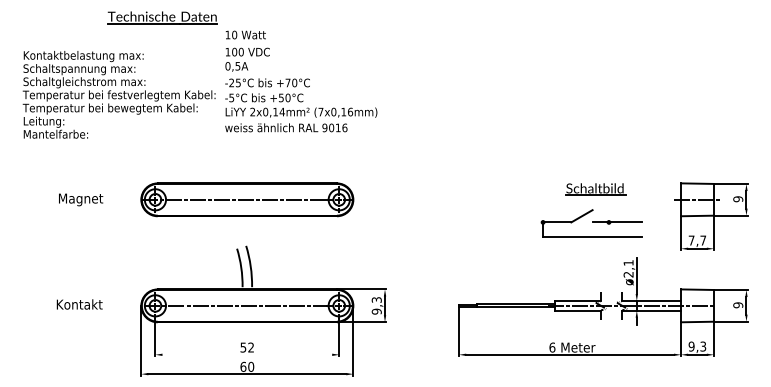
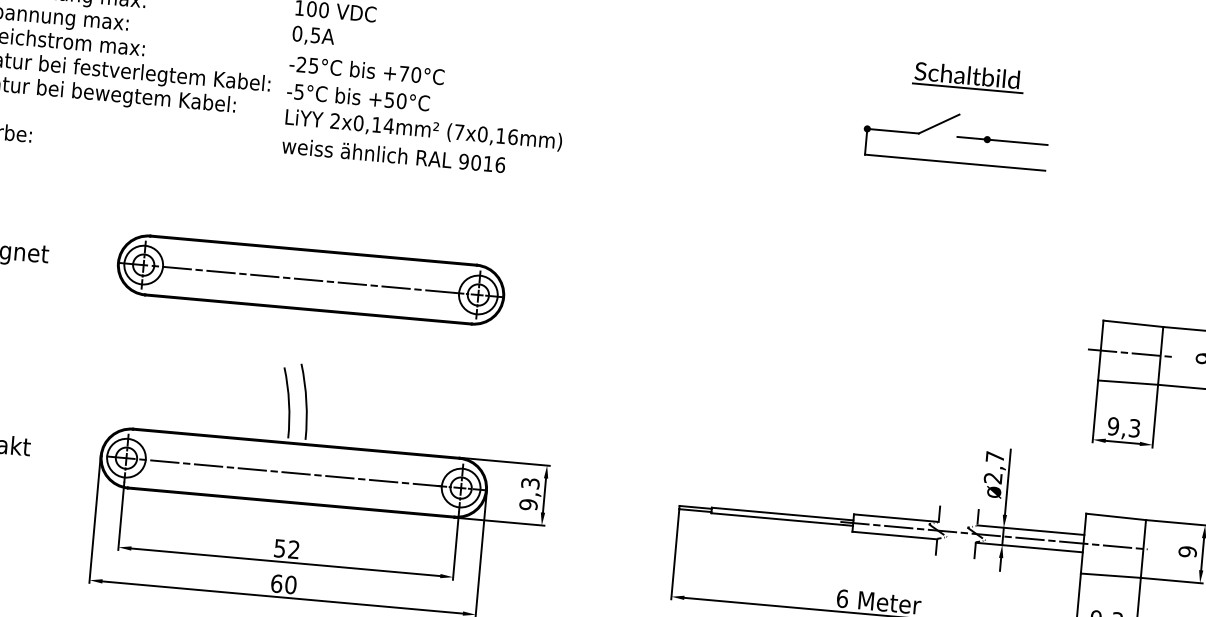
part: (591, 210) -> (957, 115), moved
text: (697, 240) -> (1124, 427), 7,7 -> 9,3
text: (628, 262) -> (994, 456), 2,1 -> 2,7
line: (247, 354) -> (286, 561), added

